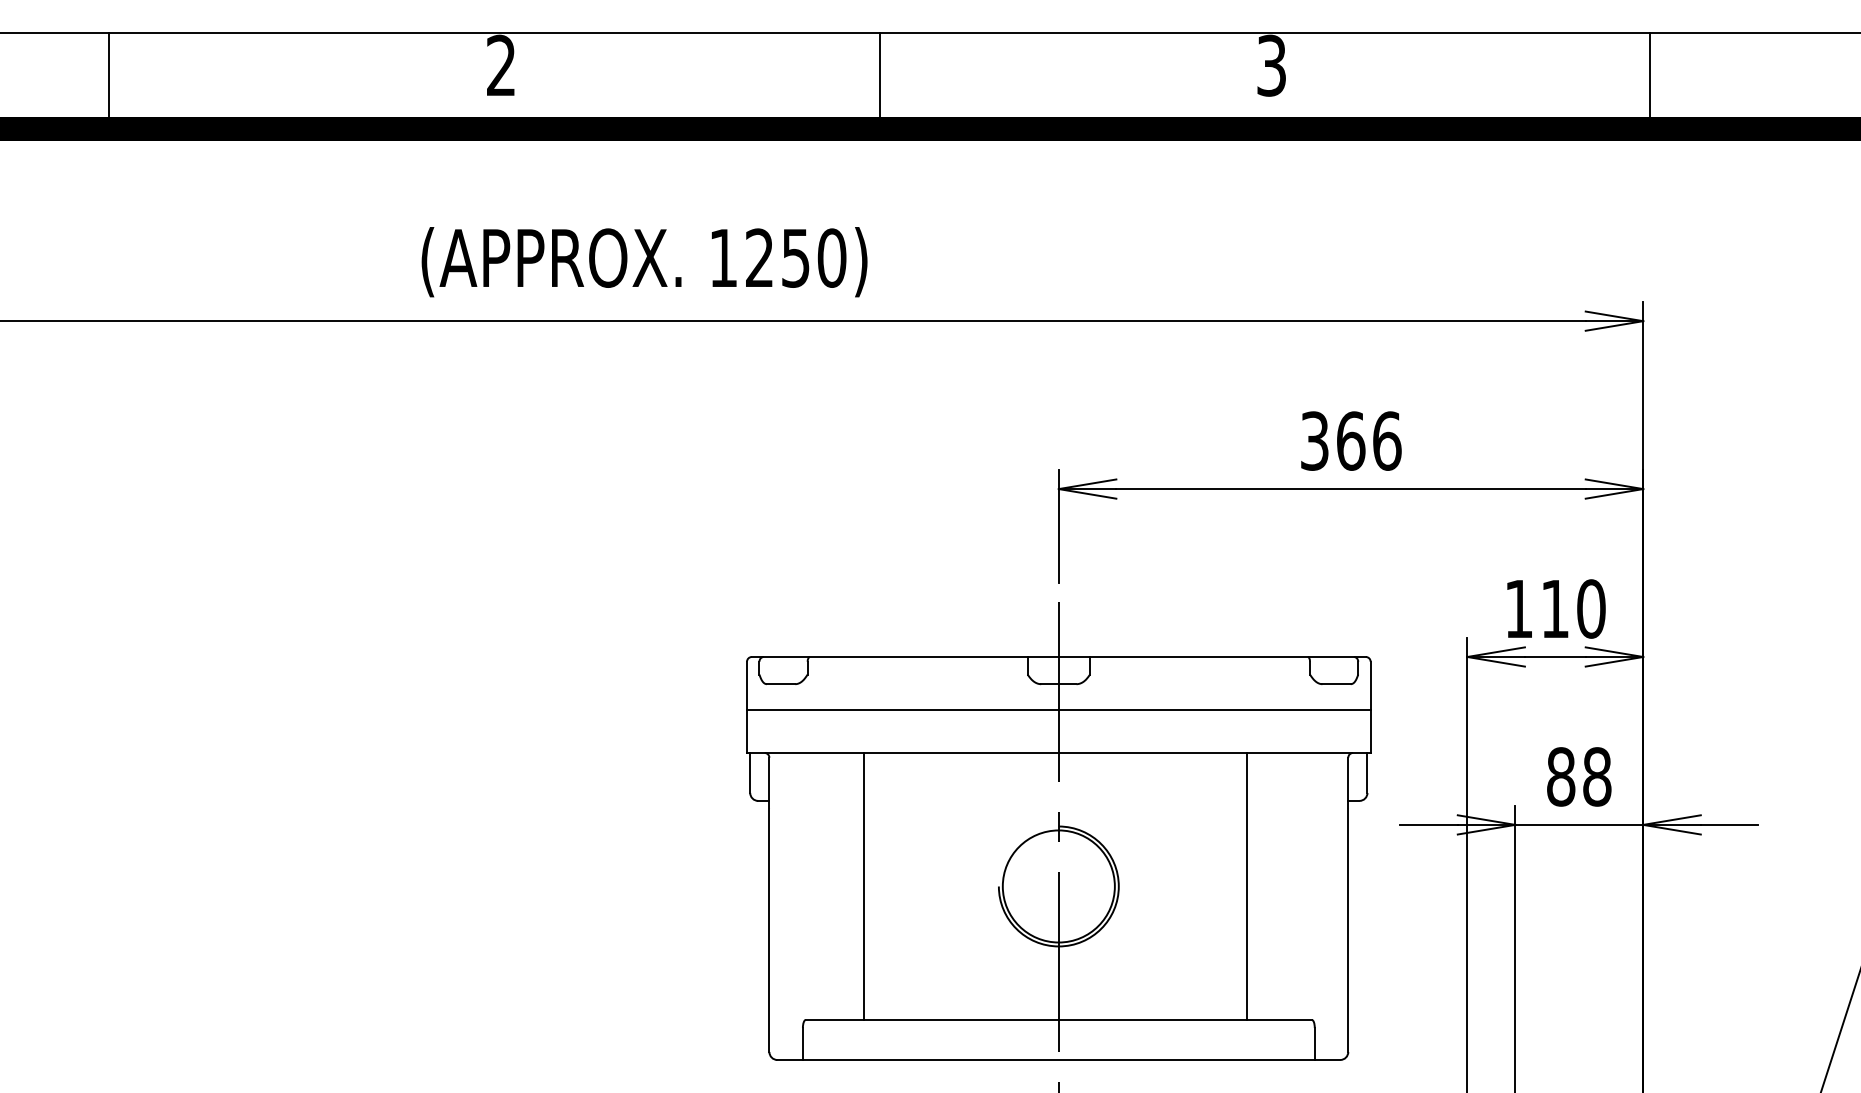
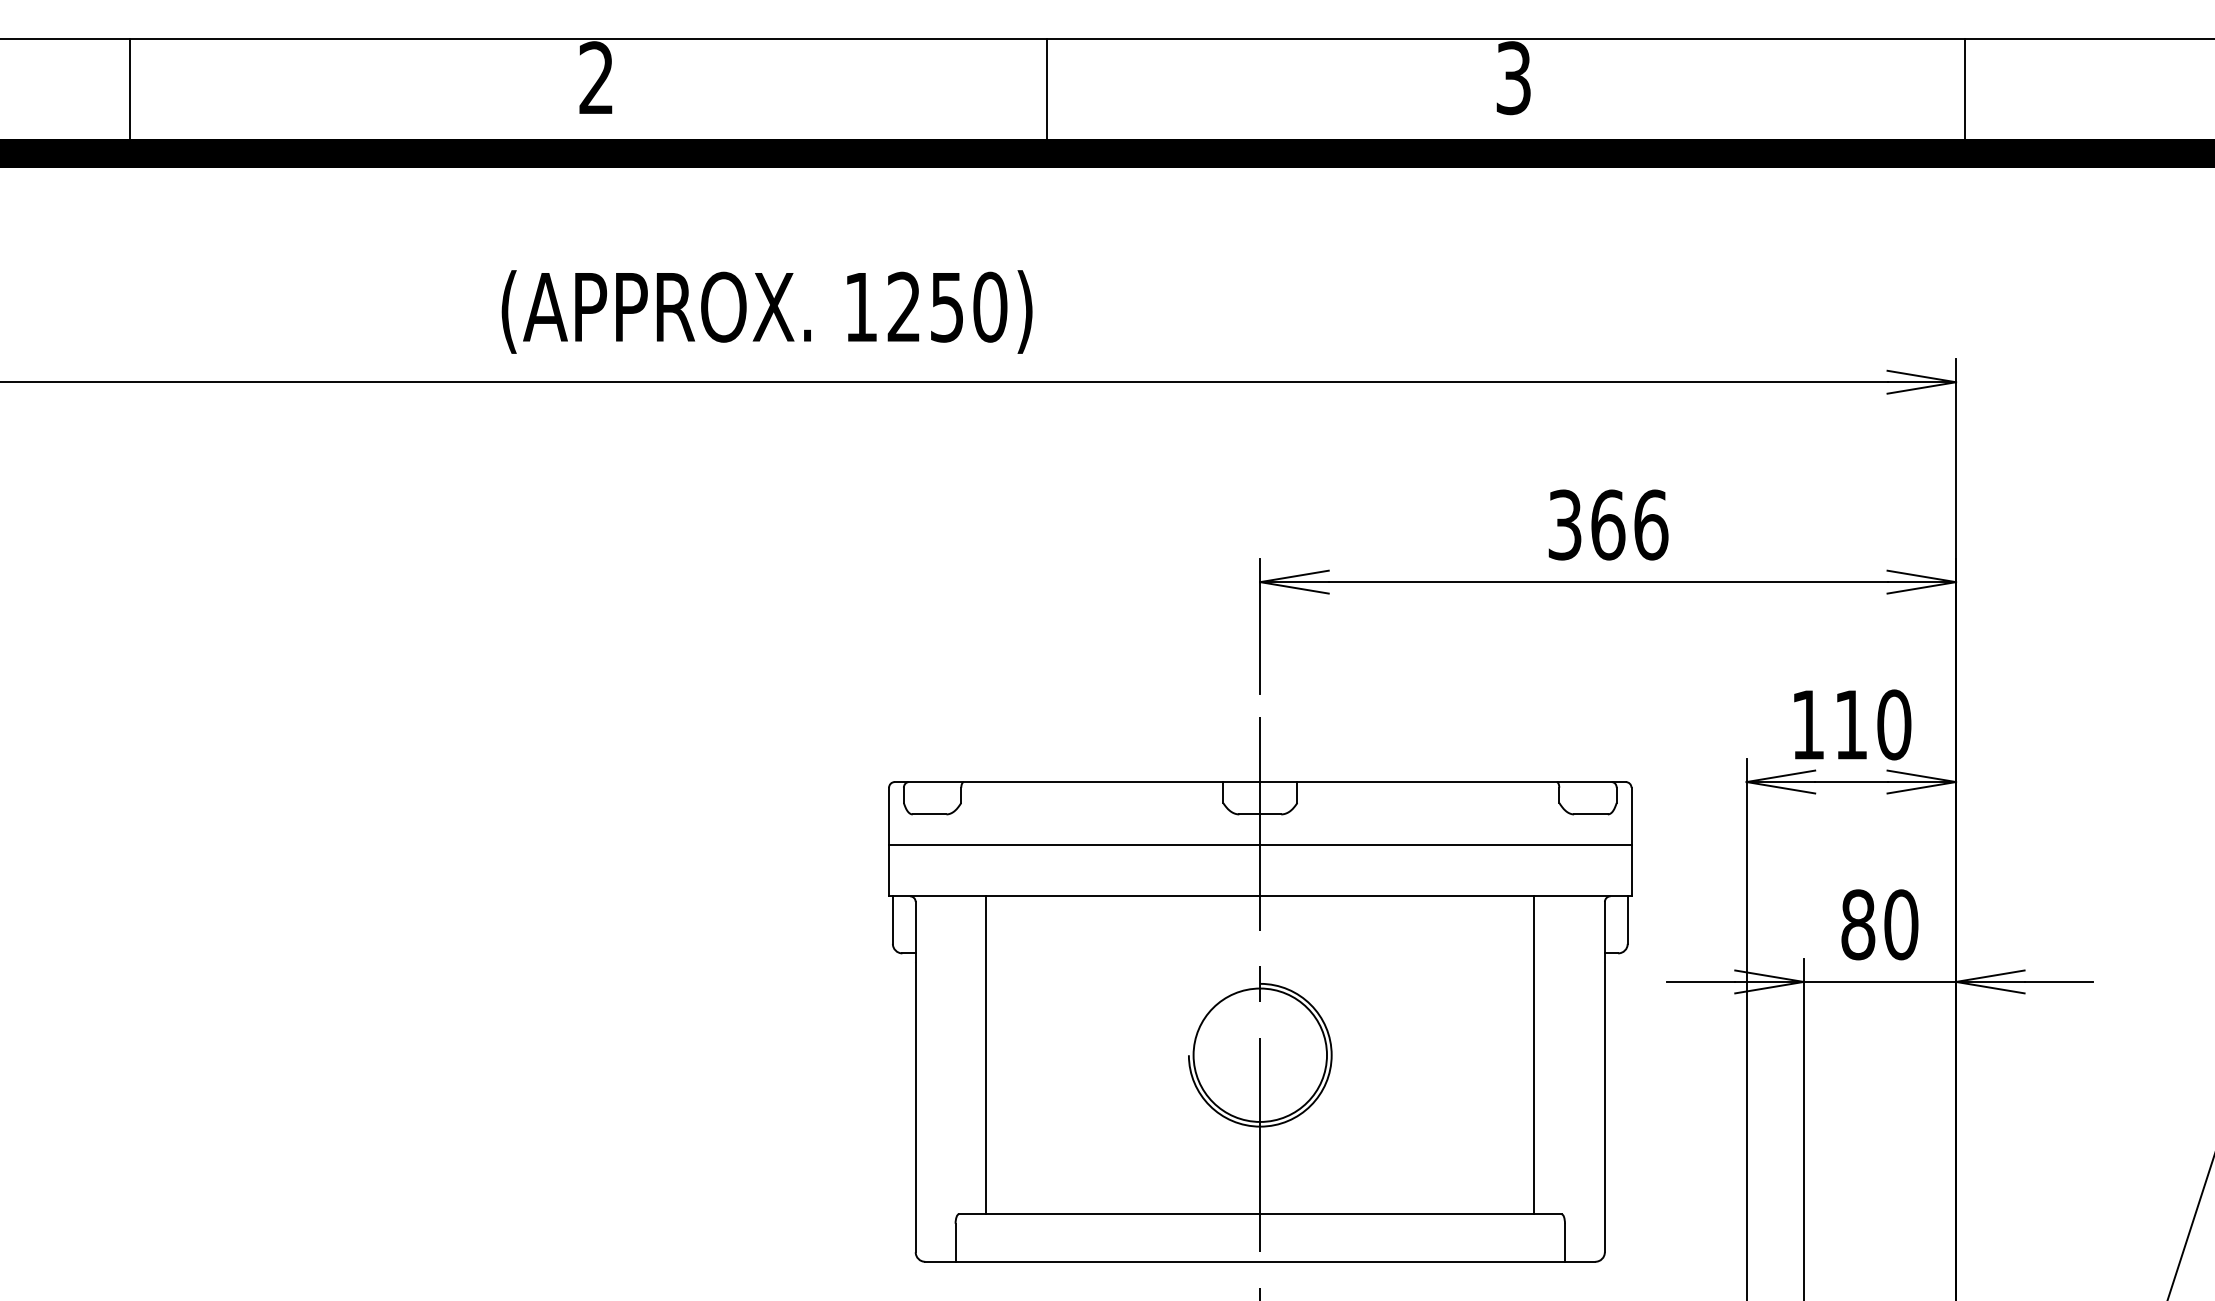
text: (1597, 776) -> (1901, 924), 88 -> 80
line: (863, 886) -> (986, 1055), moved
line: (1247, 886) -> (1534, 1055), moved

